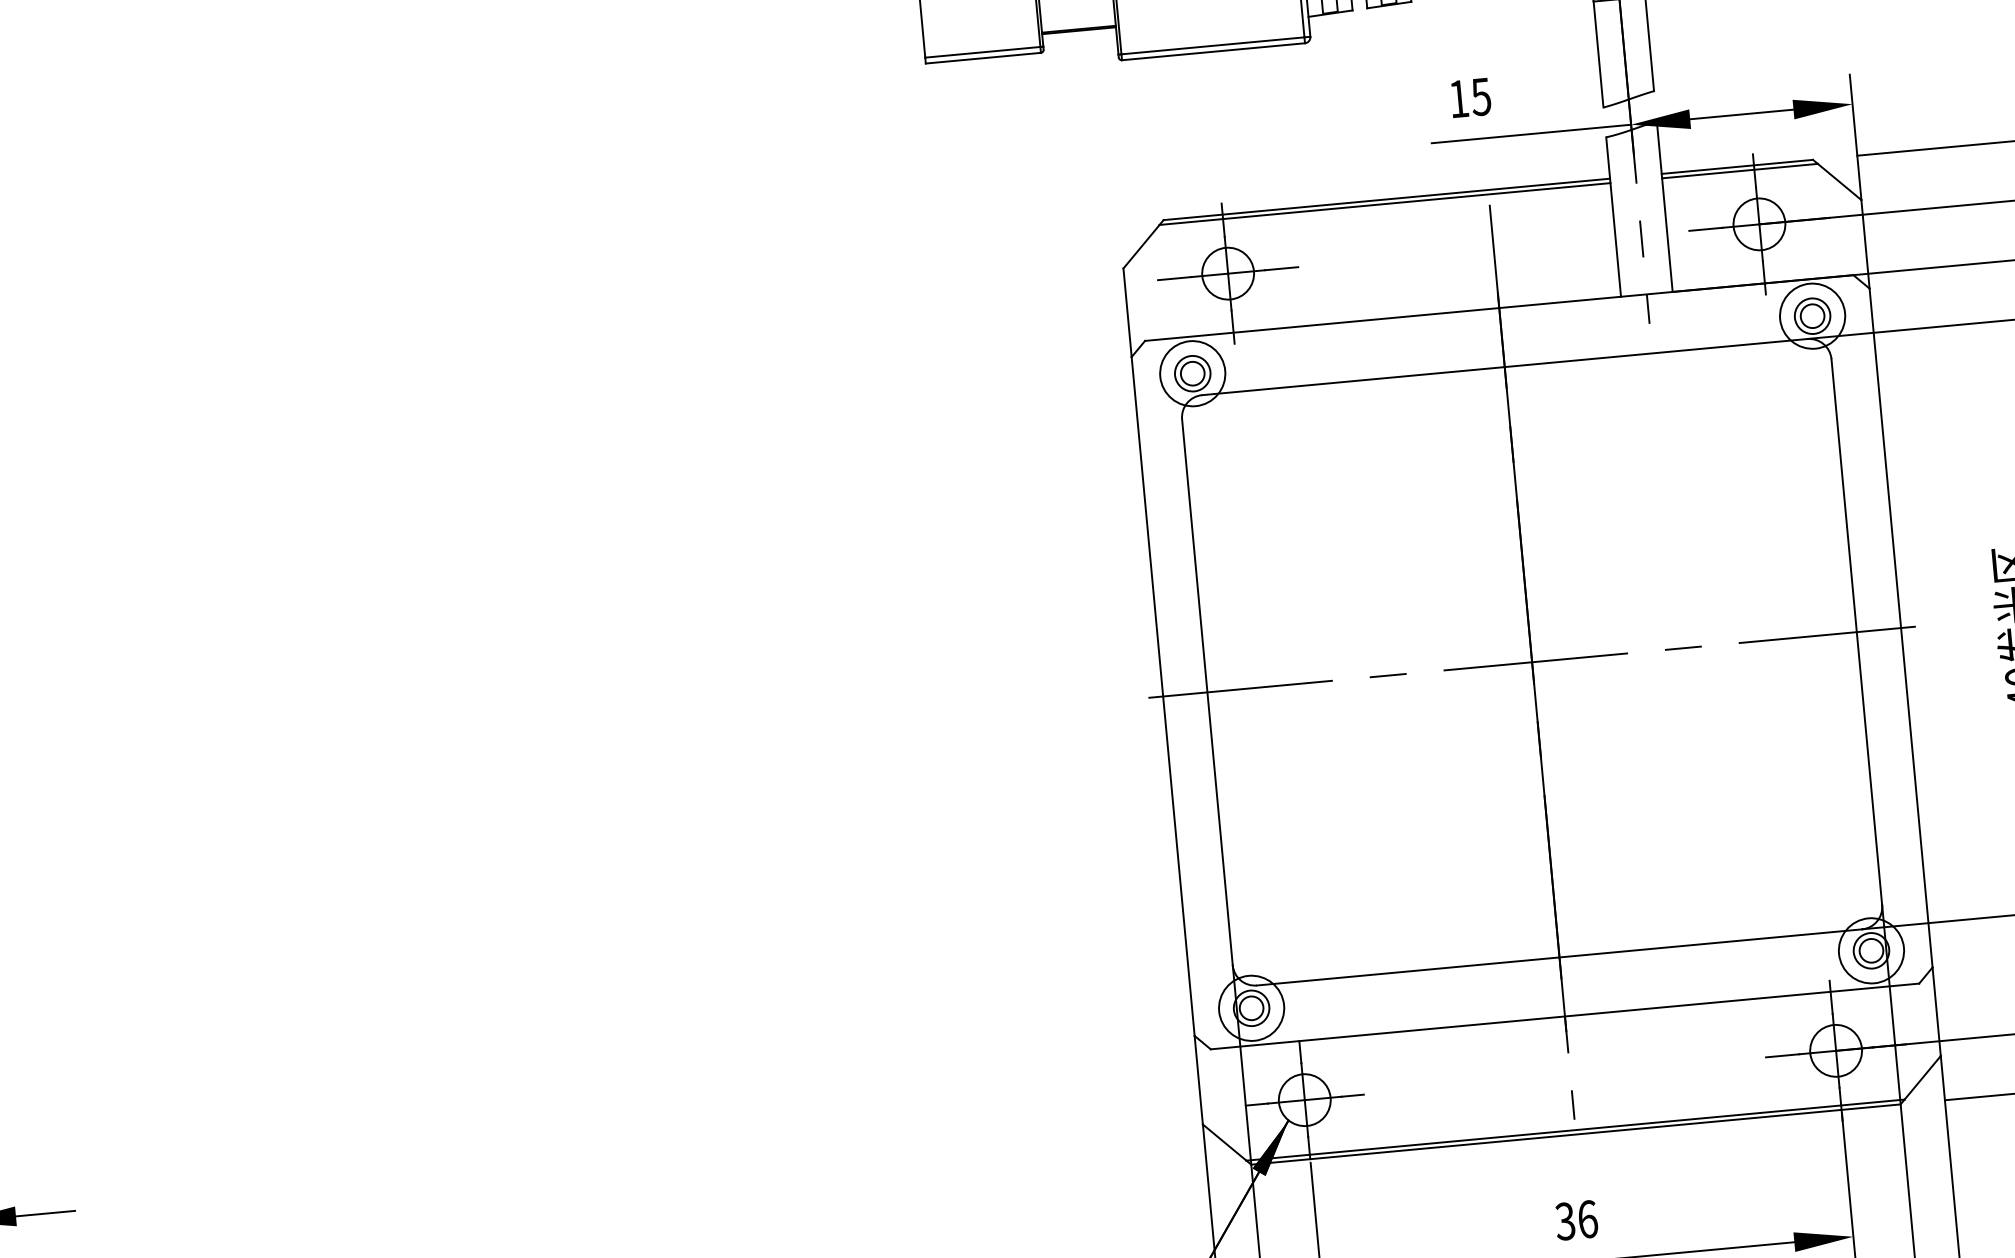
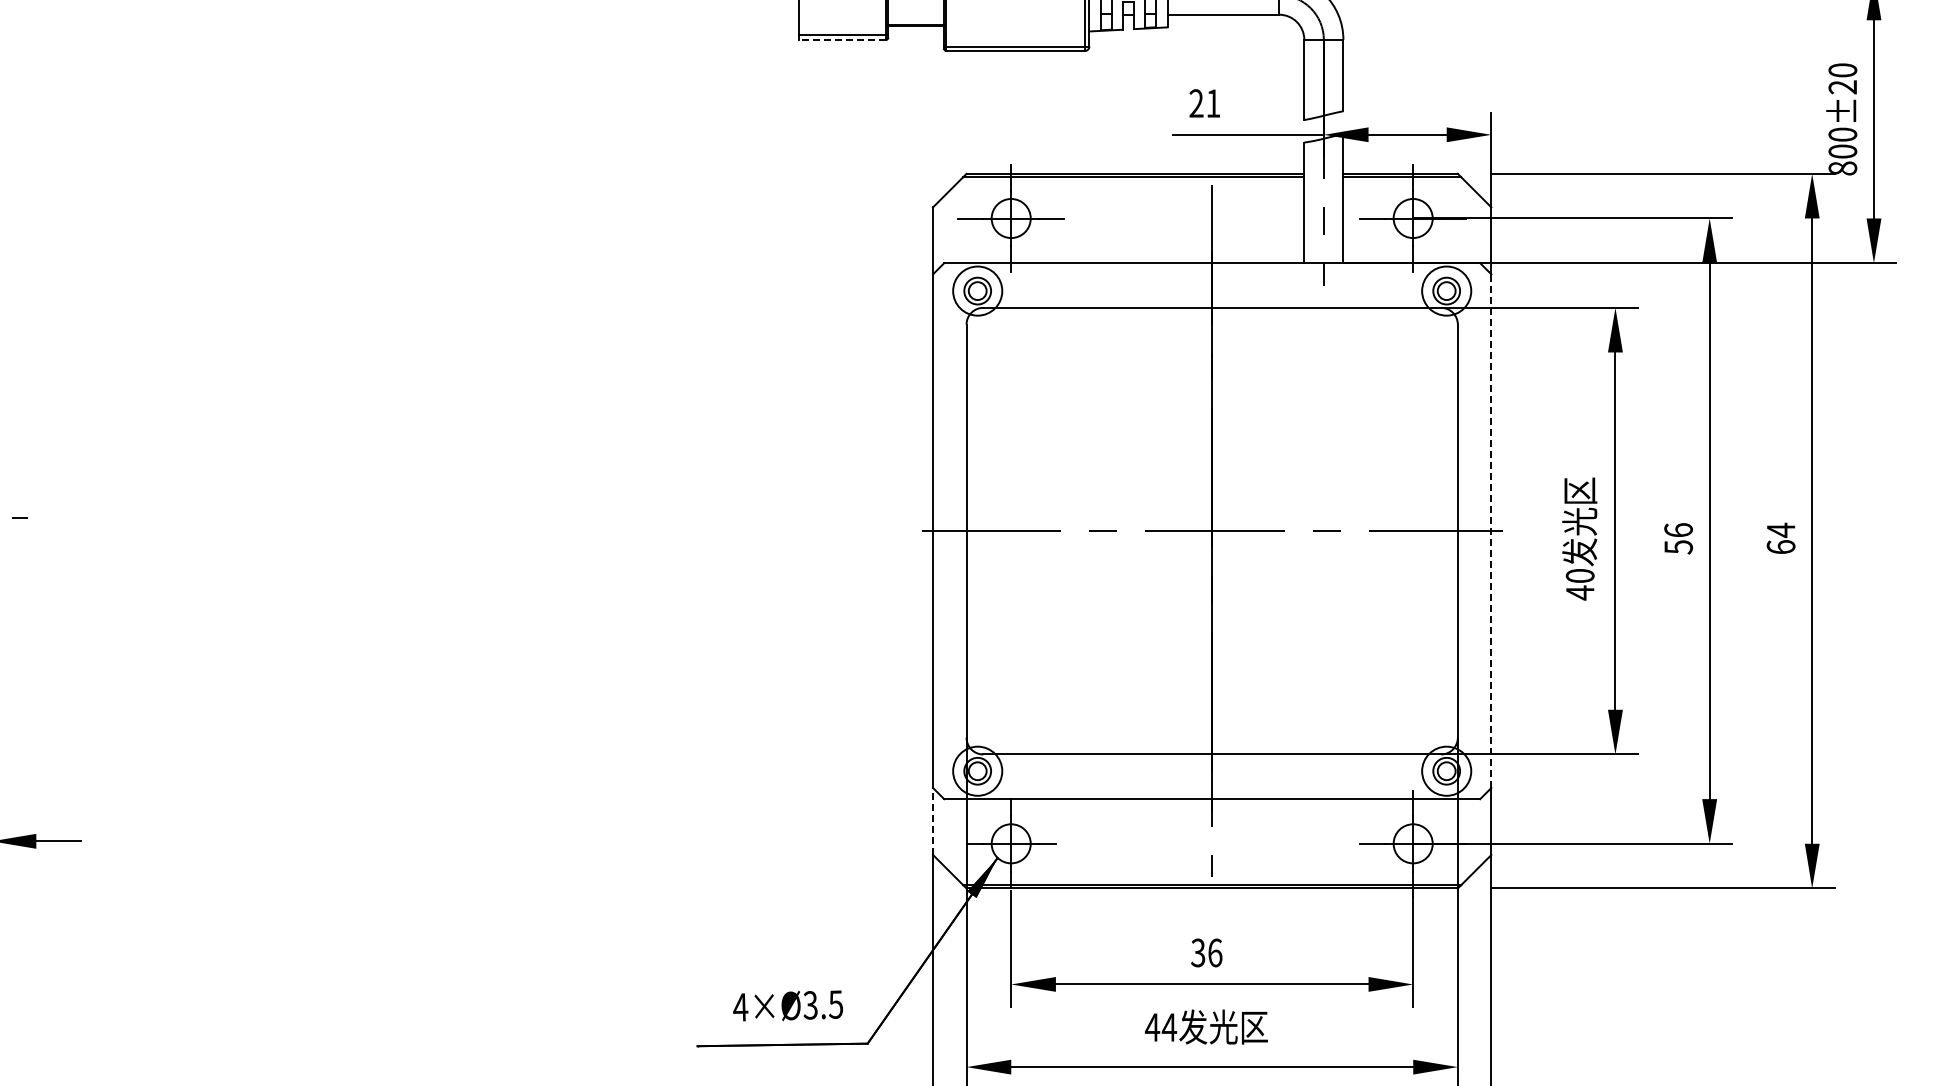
line: (983, 57) -> (842, 39), solid -> dashed
text: (1469, 97) -> (1204, 103), 15 -> 21
line: (1901, 628) -> (1491, 531), solid -> dashed
line: (1199, 1078) -> (933, 820), solid -> dashed

